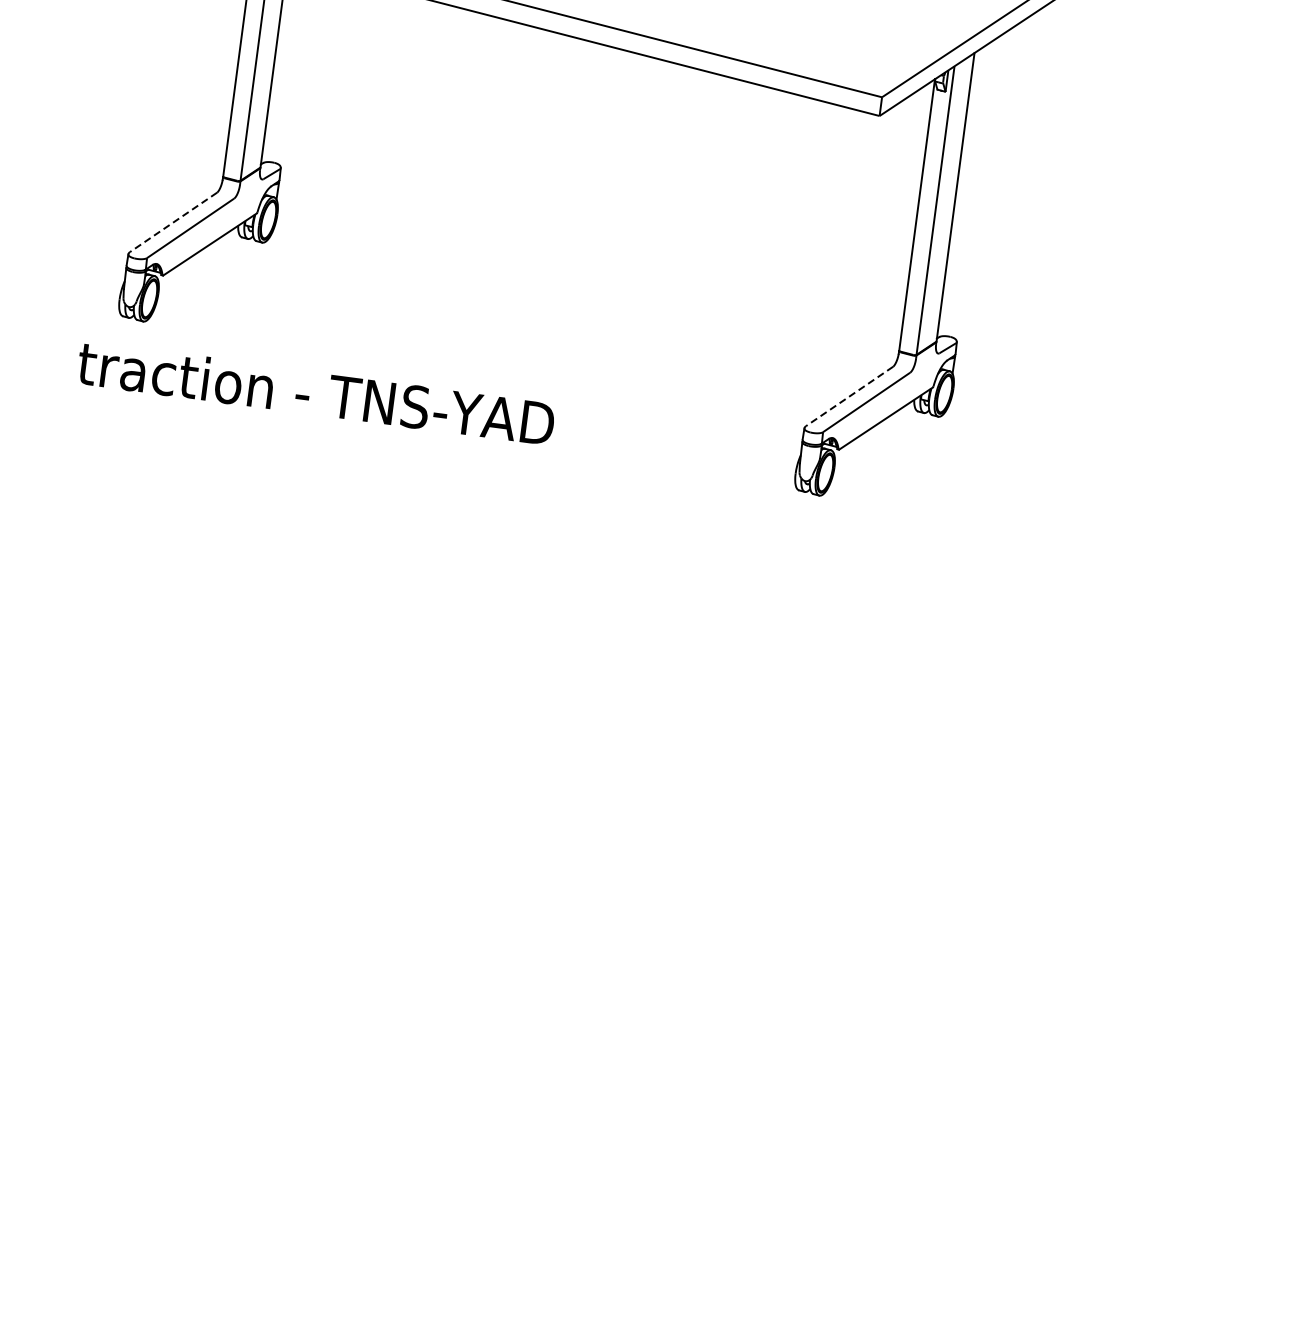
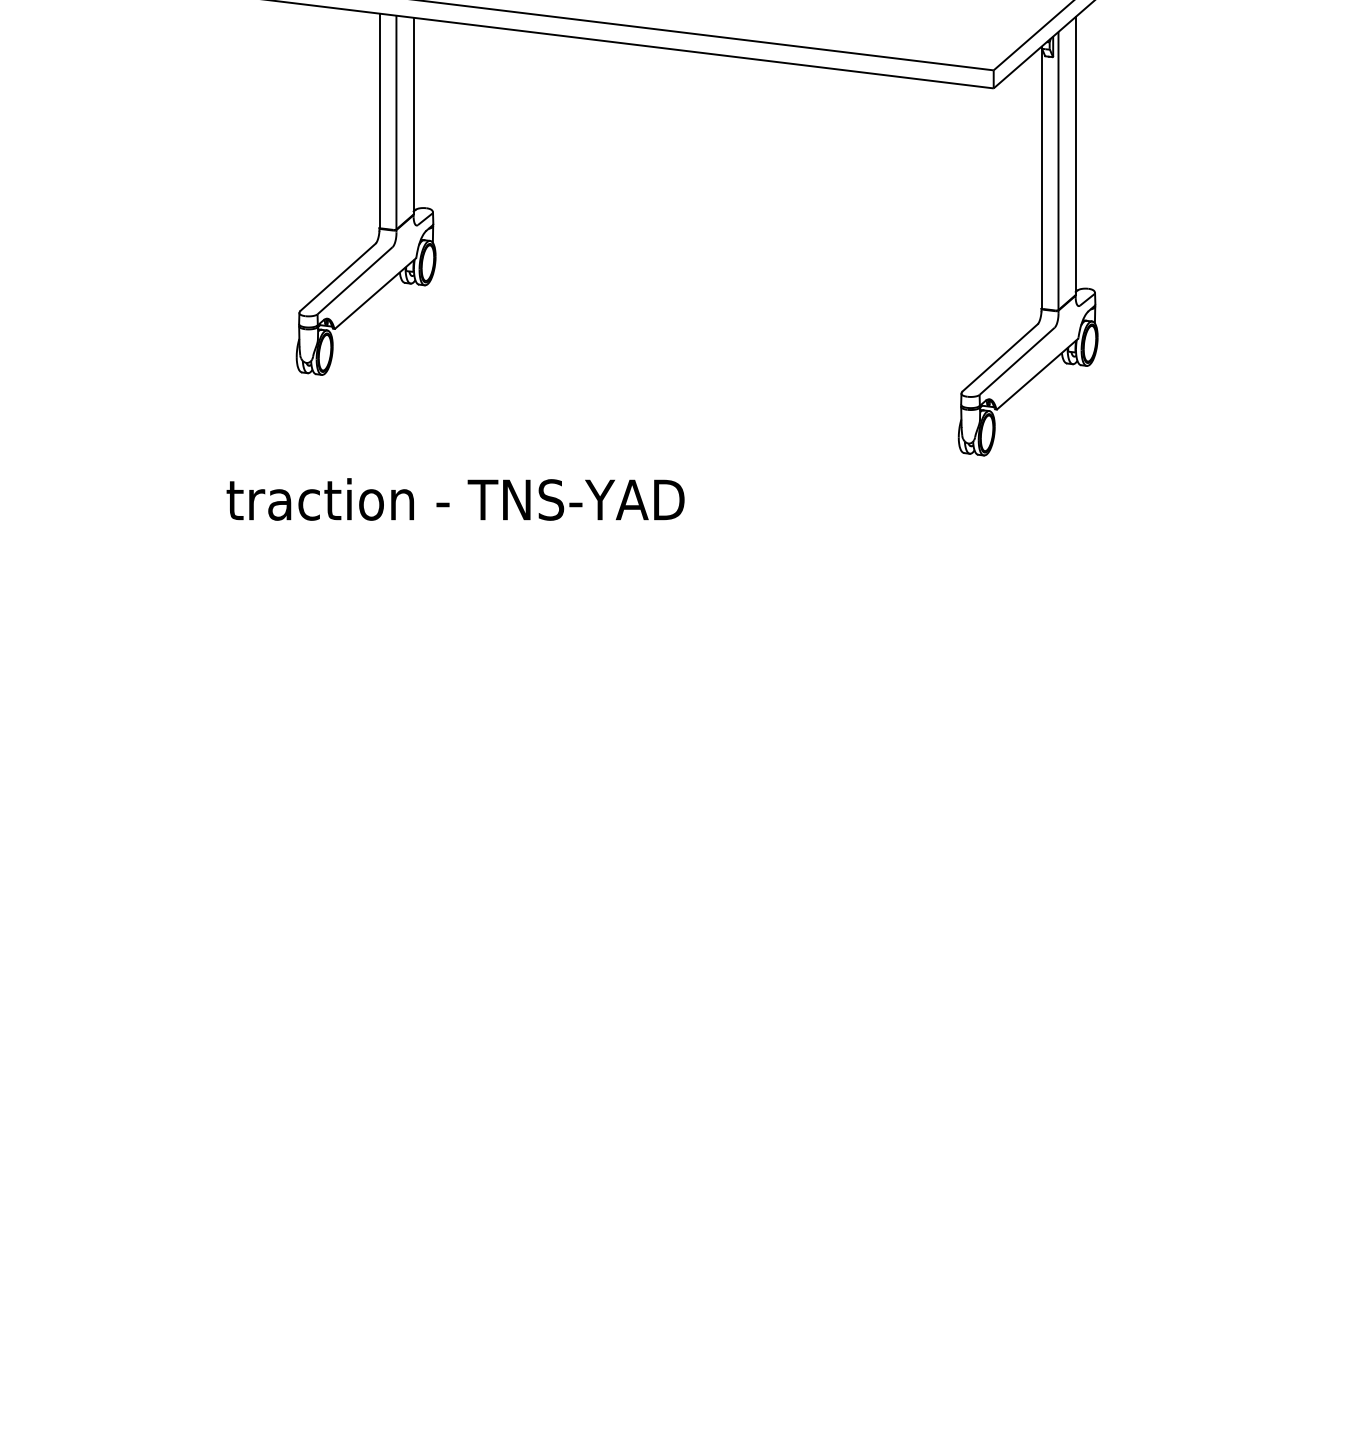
line: (172, 222) -> (337, 277), dashed -> solid
text: (316, 393) -> (455, 499), moved
line: (848, 397) -> (999, 358), dashed -> solid

